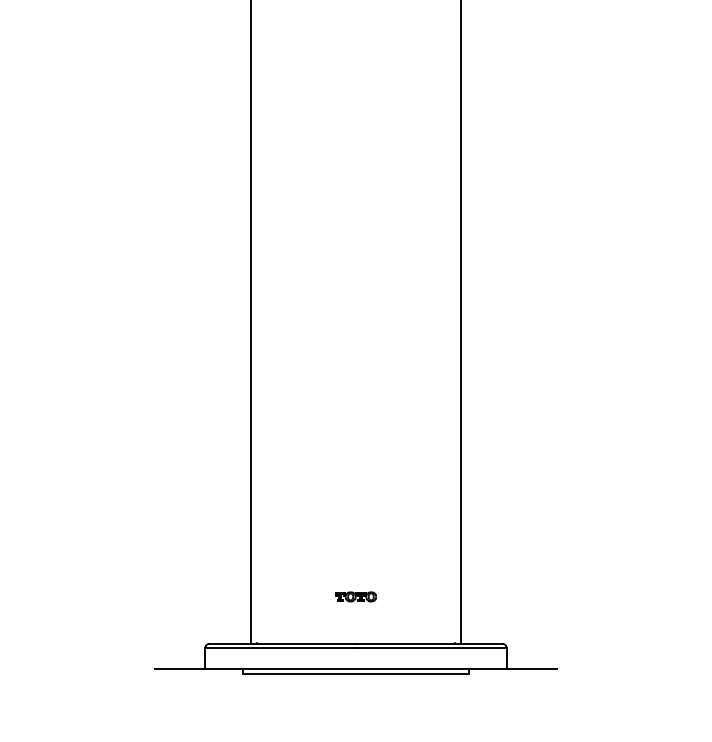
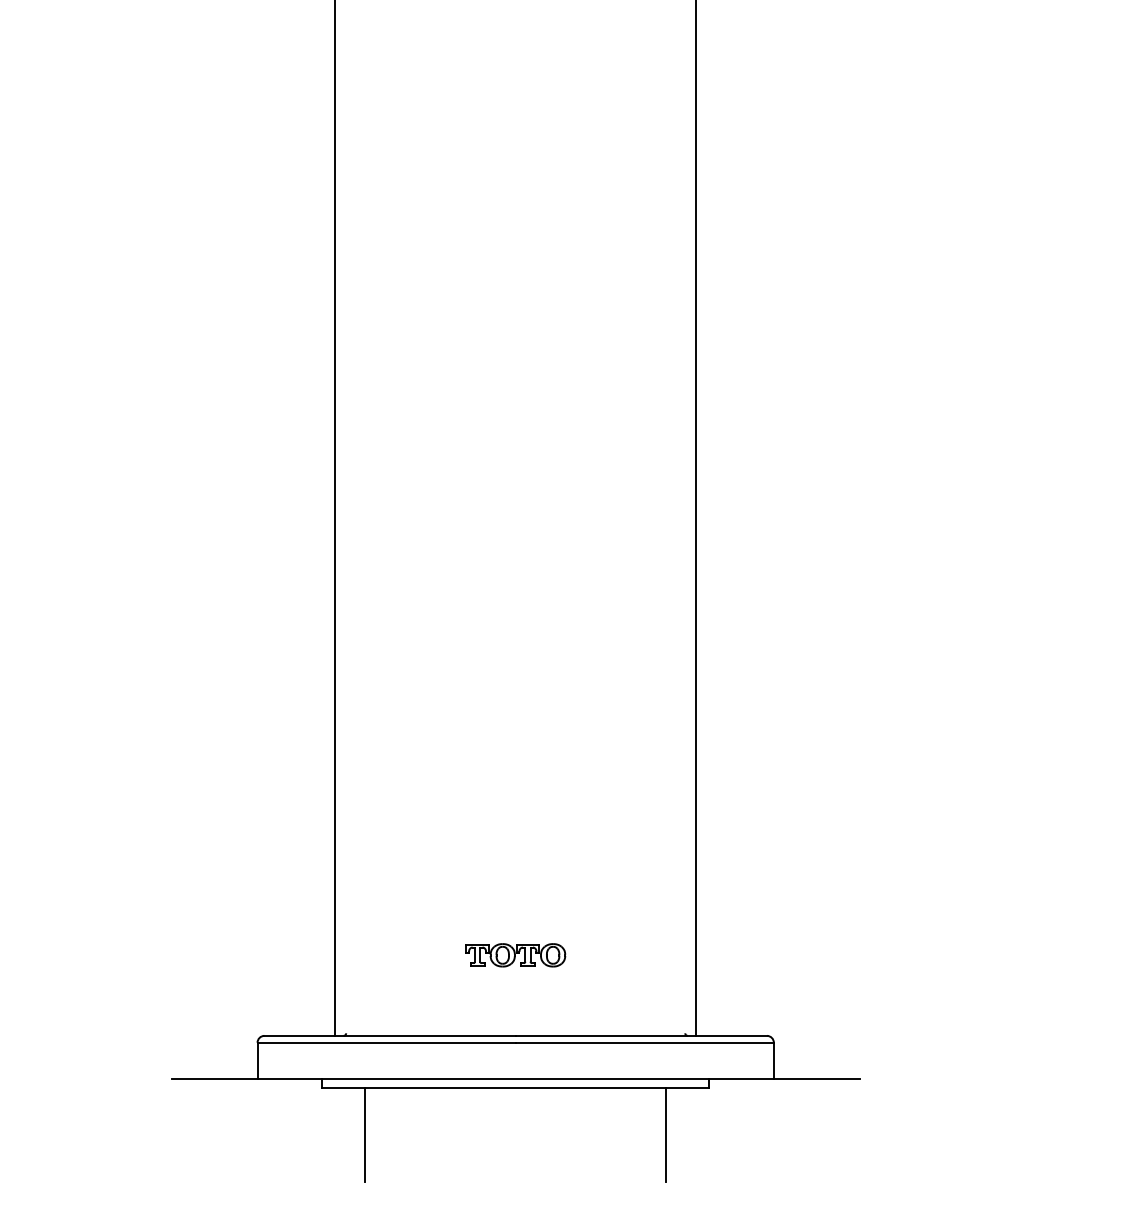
part: (355, 596) -> (514, 954), size x1.43
line: (268, 701) -> (365, 1134), added
line: (443, 701) -> (665, 1134), added

